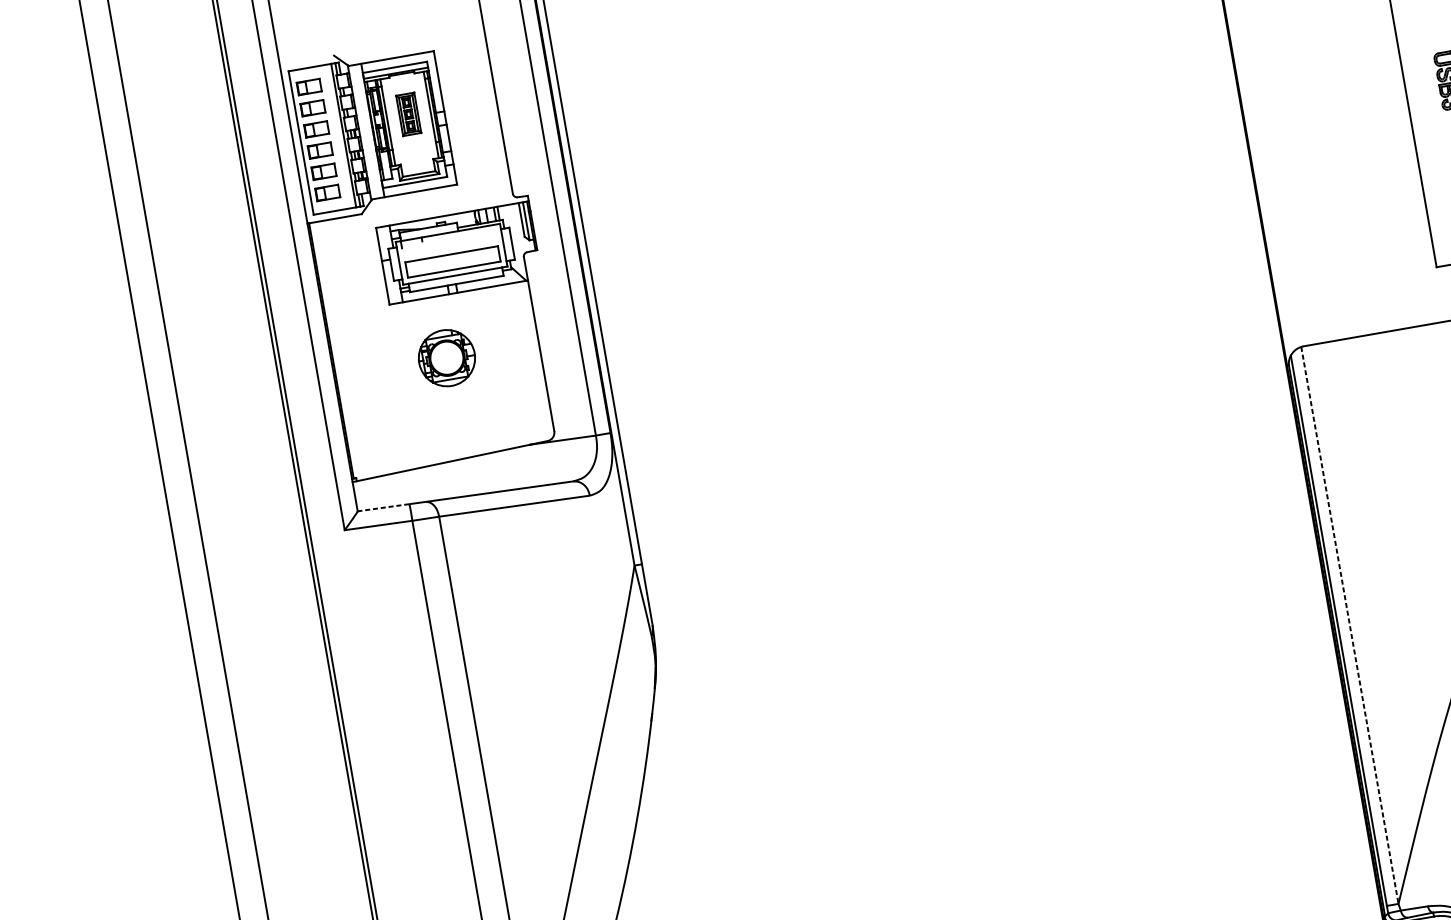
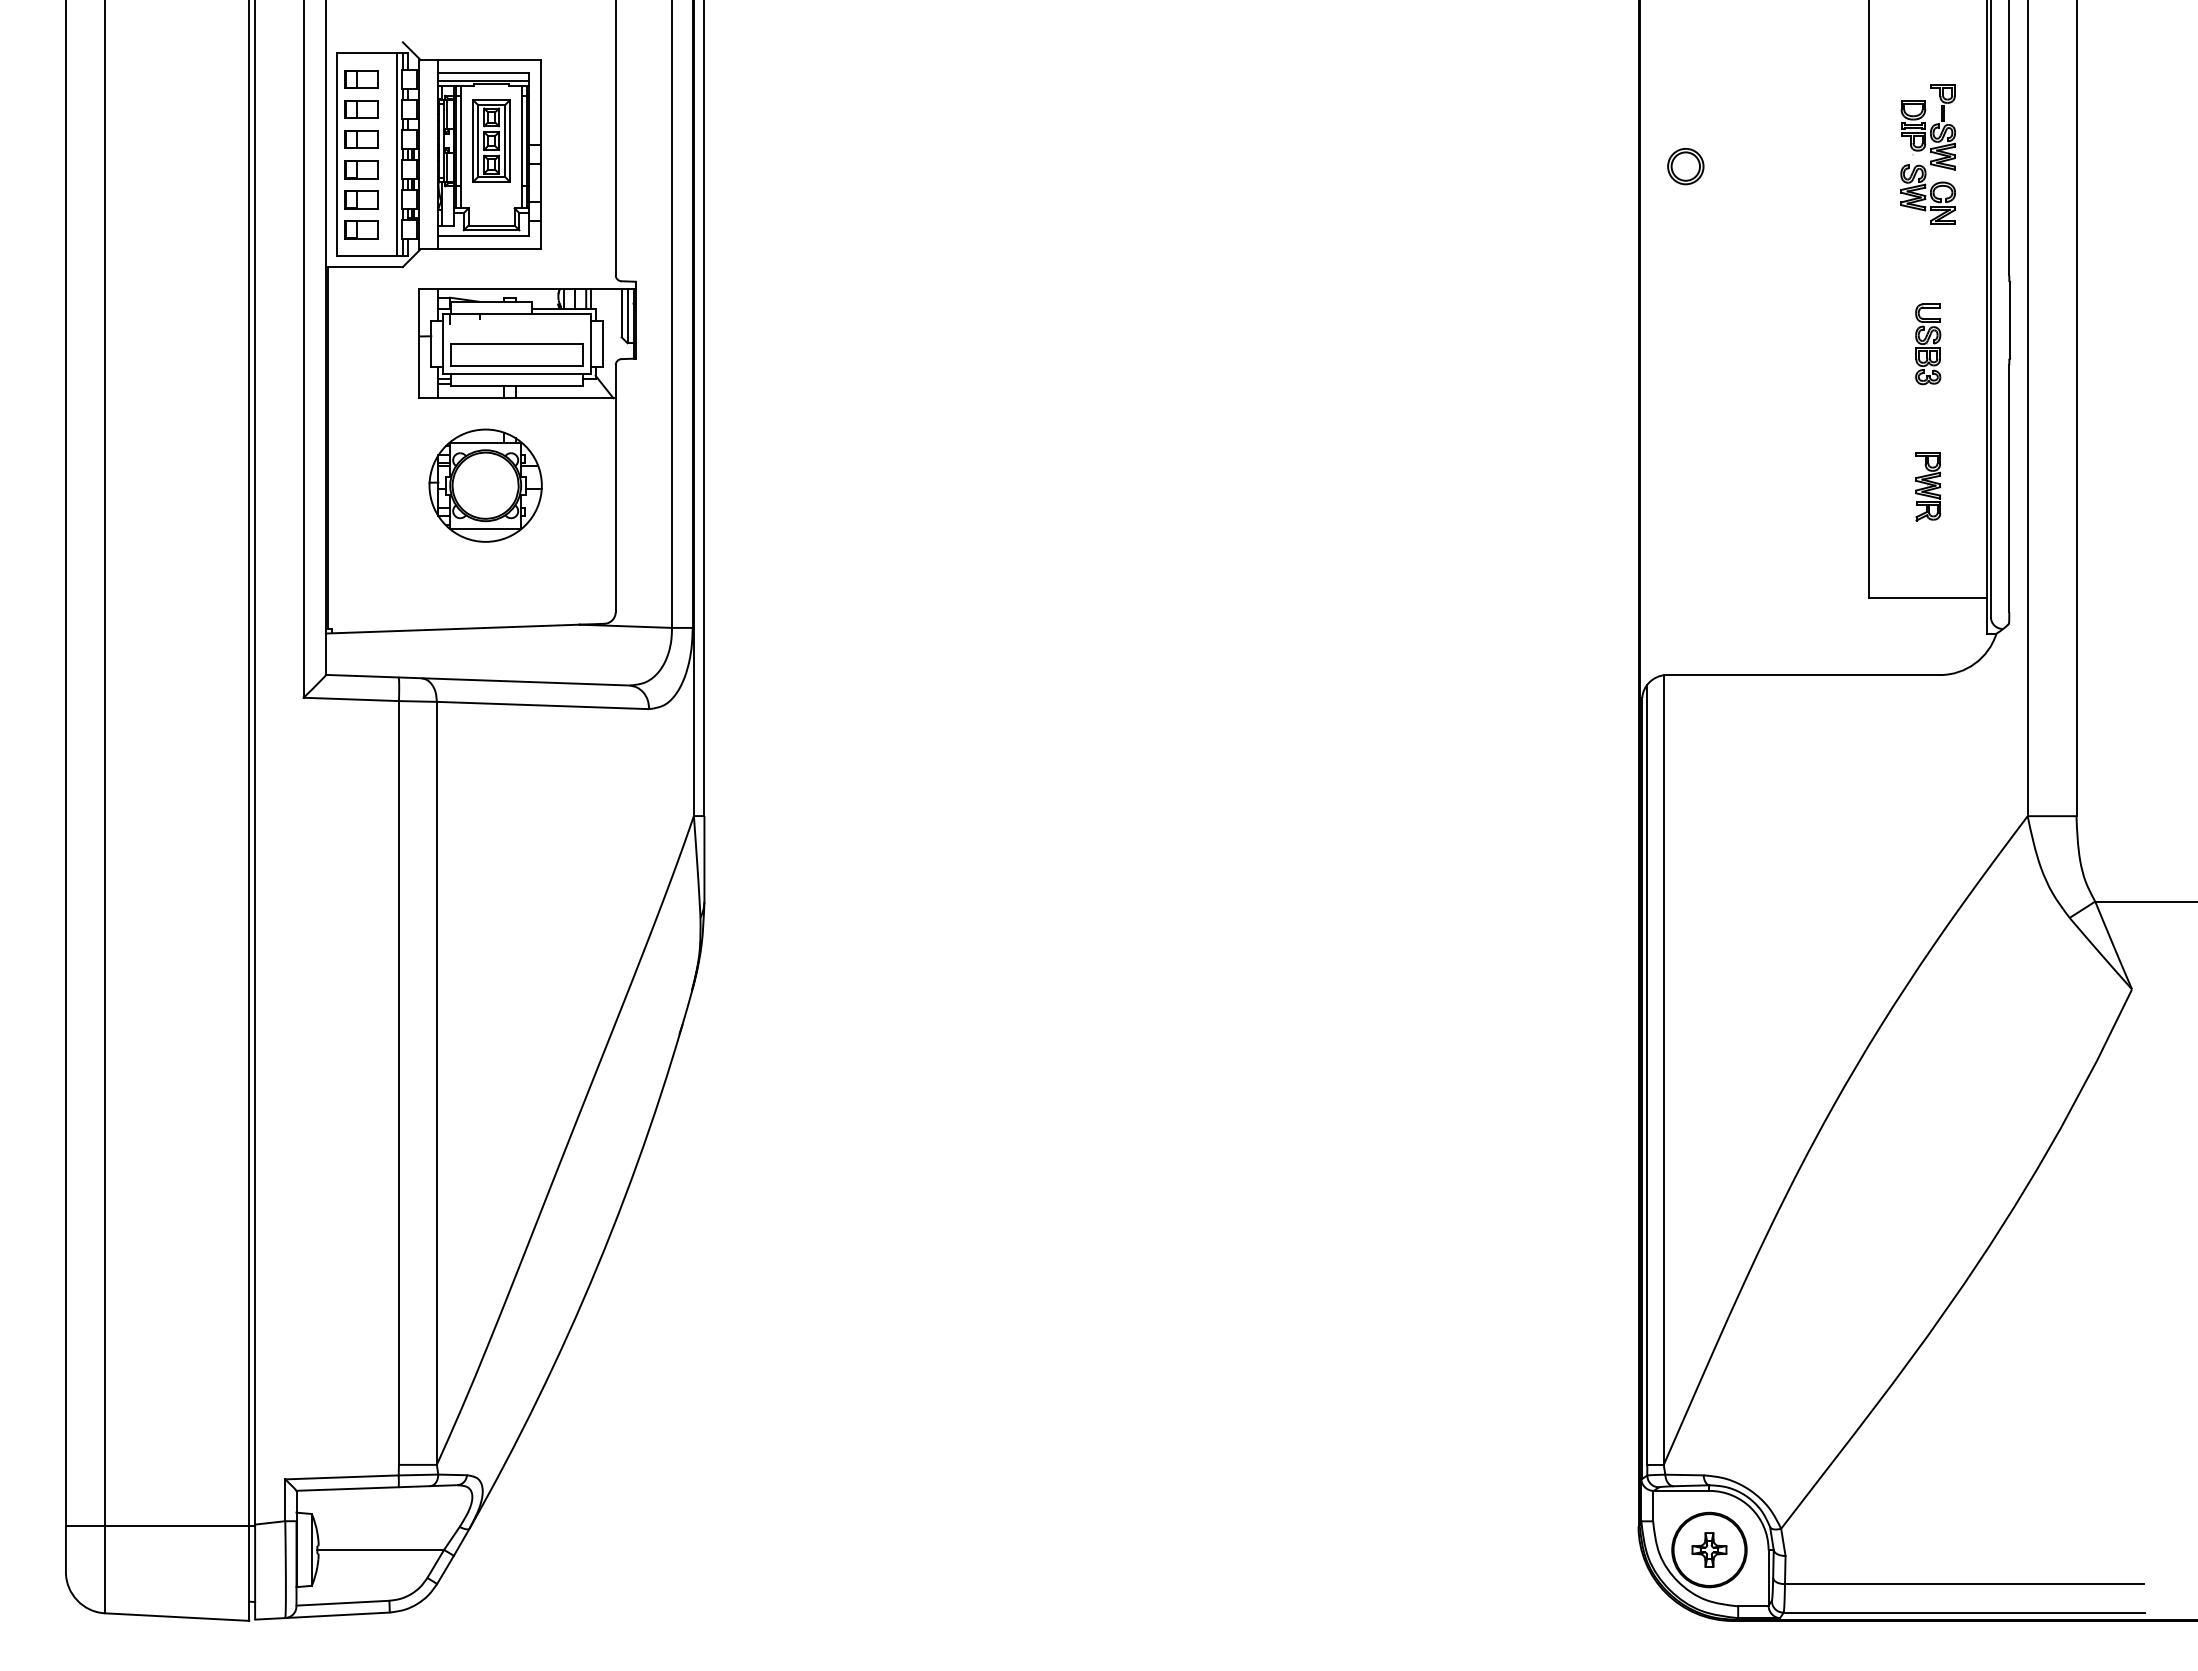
part: (408, 114) -> (491, 140), size x1.43
part: (446, 358) -> (485, 485), size x1.43
line: (382, 508) -> (361, 676), dashed -> solid
line: (1349, 625) -> (1663, 1070), dashed -> solid

